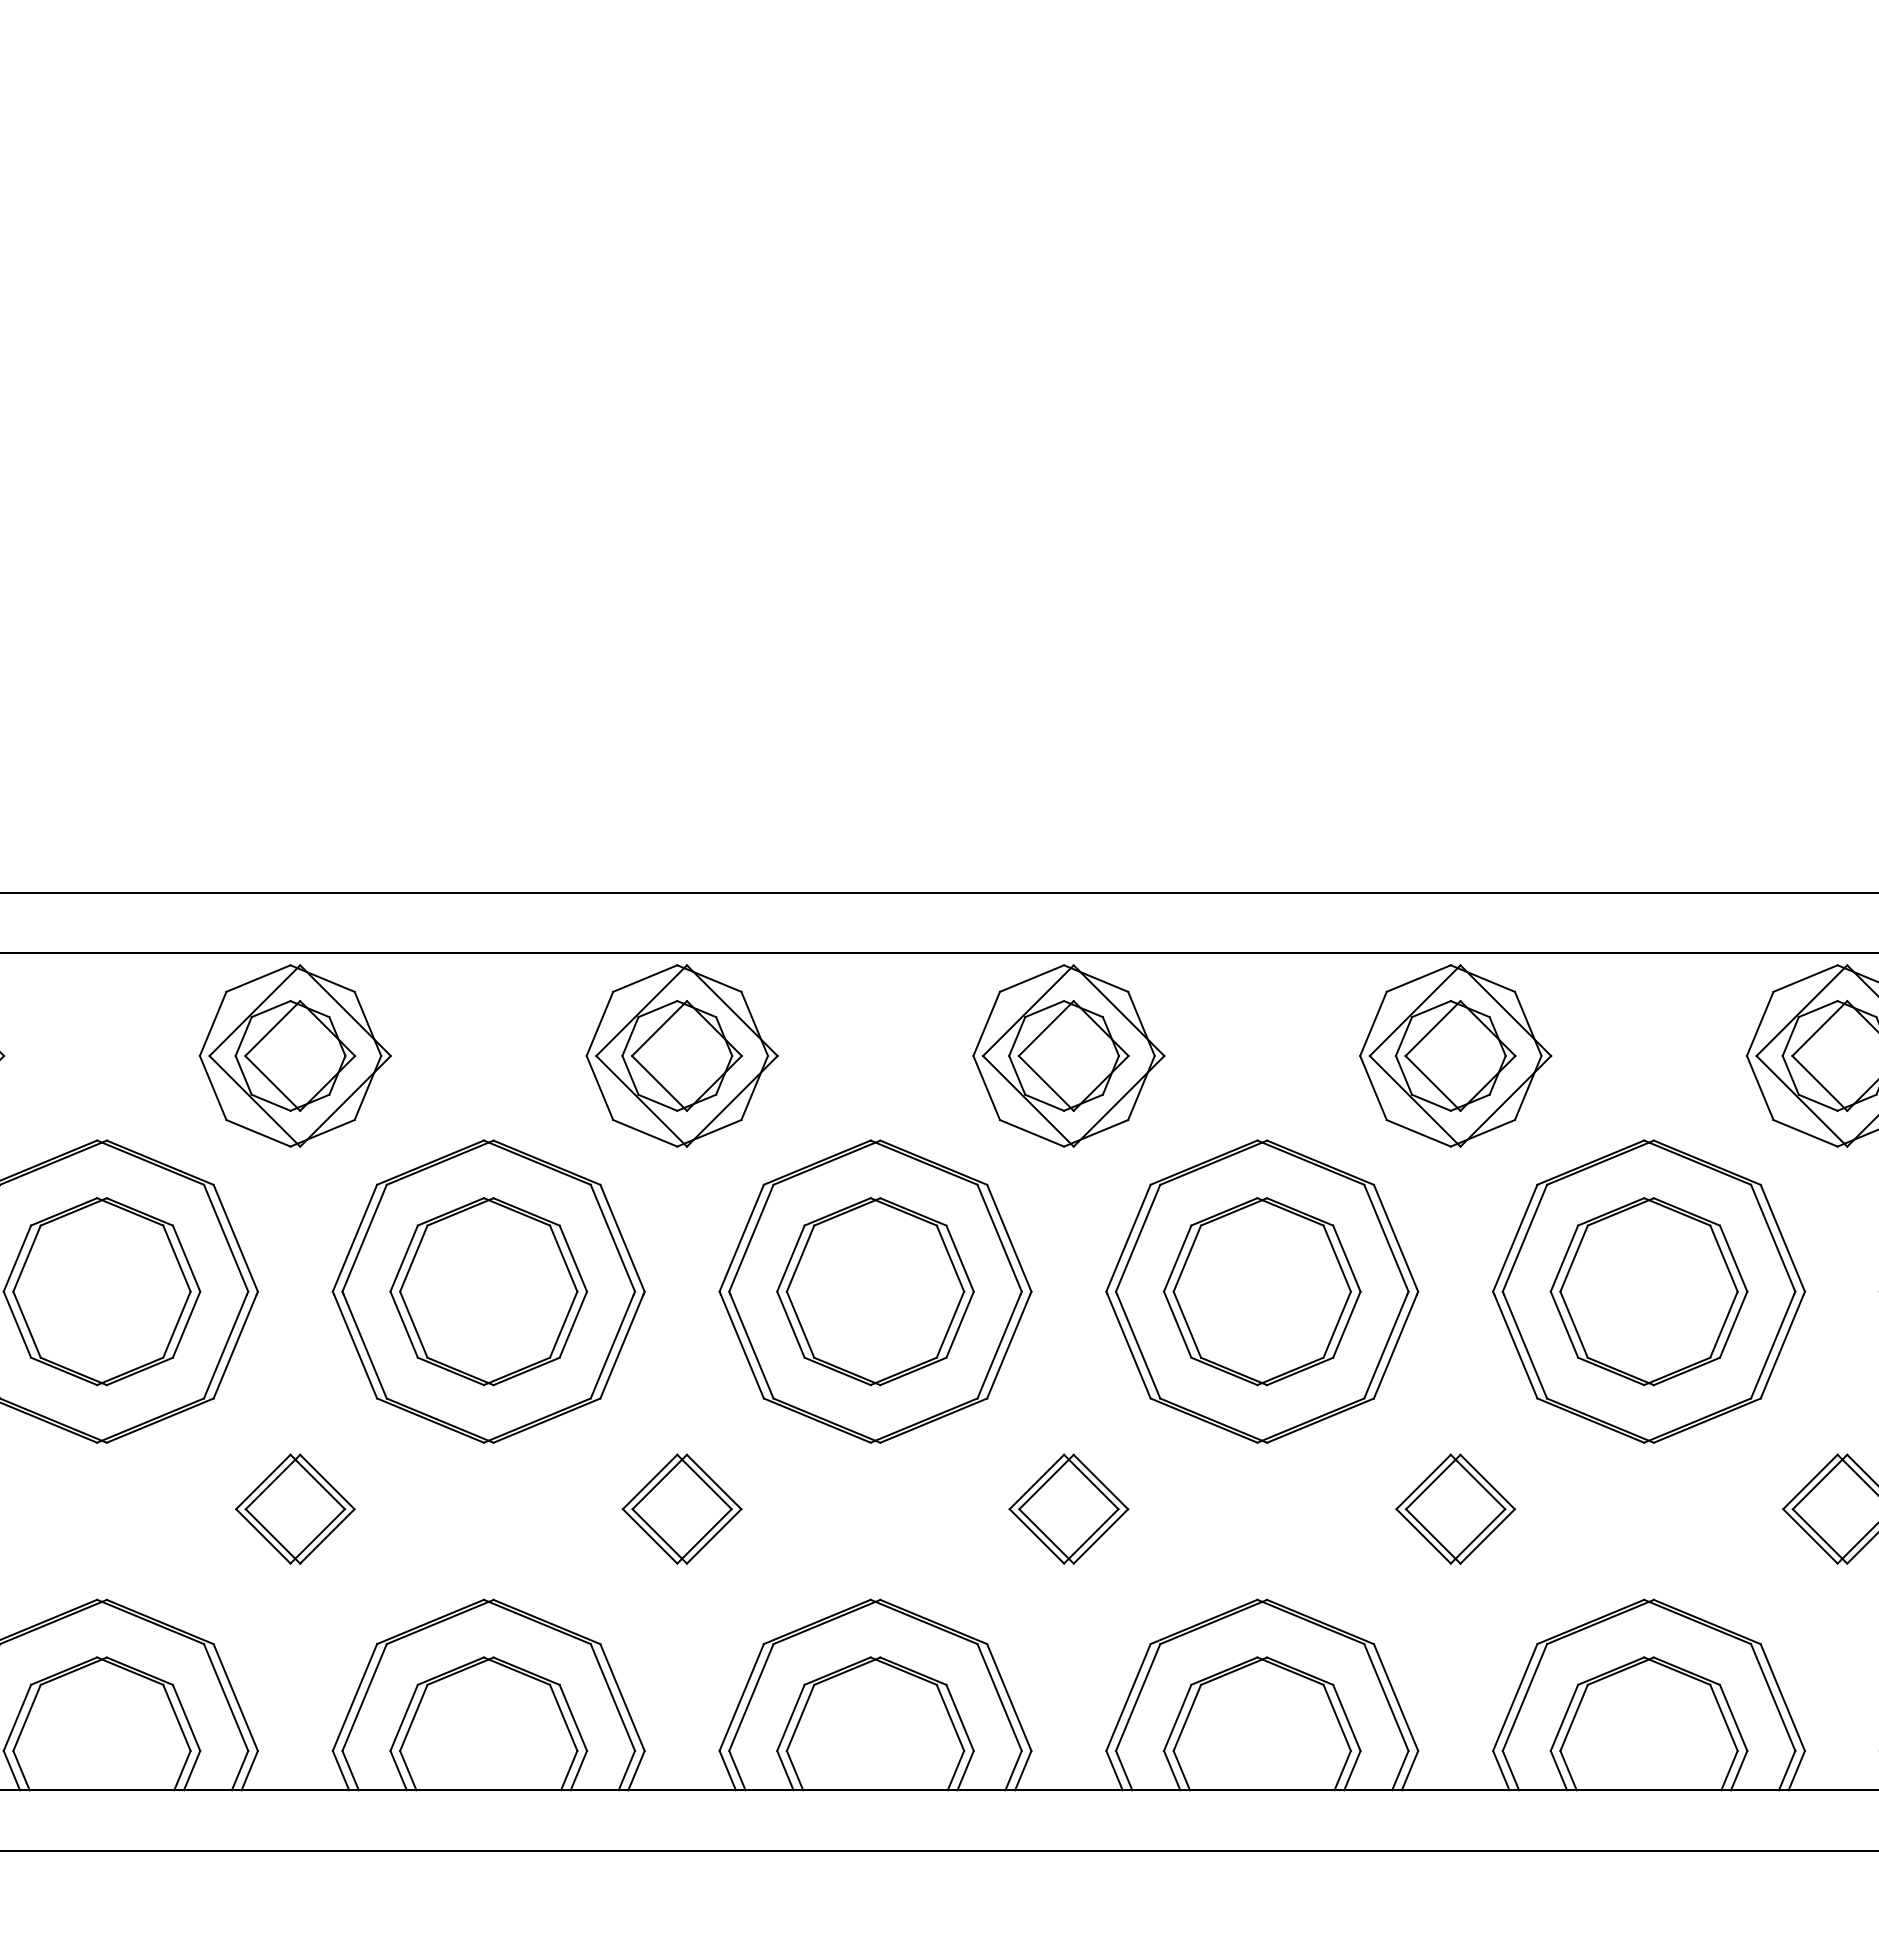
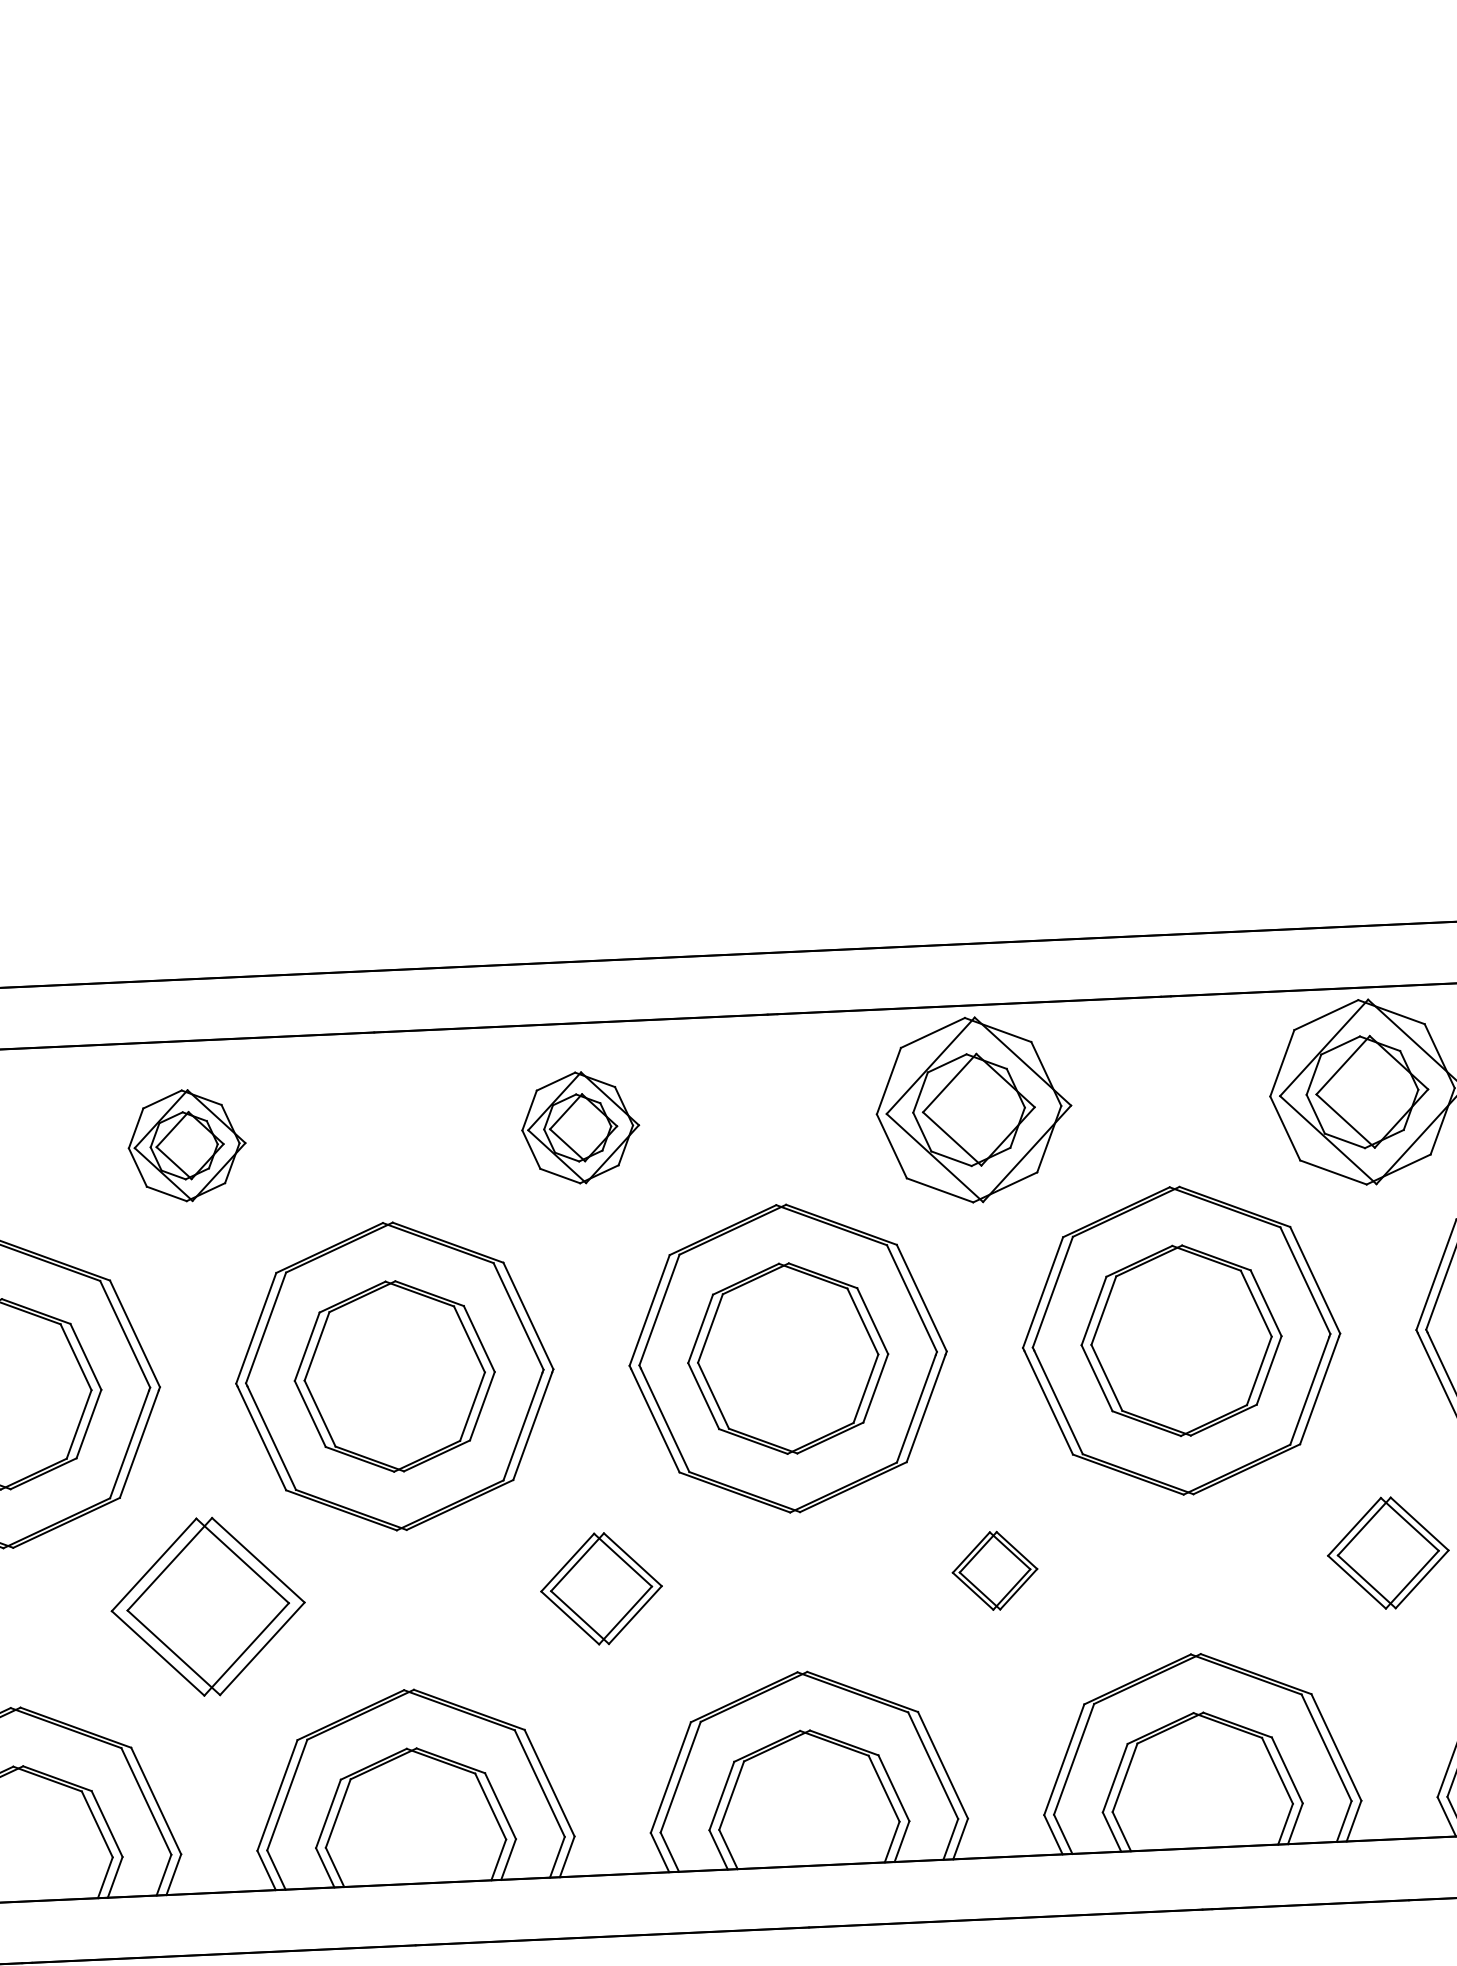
part: (681, 1055) -> (186, 1145), size x0.6
part: (1068, 1055) -> (580, 1127), size x0.6
part: (681, 1508) -> (207, 1606), size x1.6
part: (1455, 1508) -> (994, 1570), size x0.7

